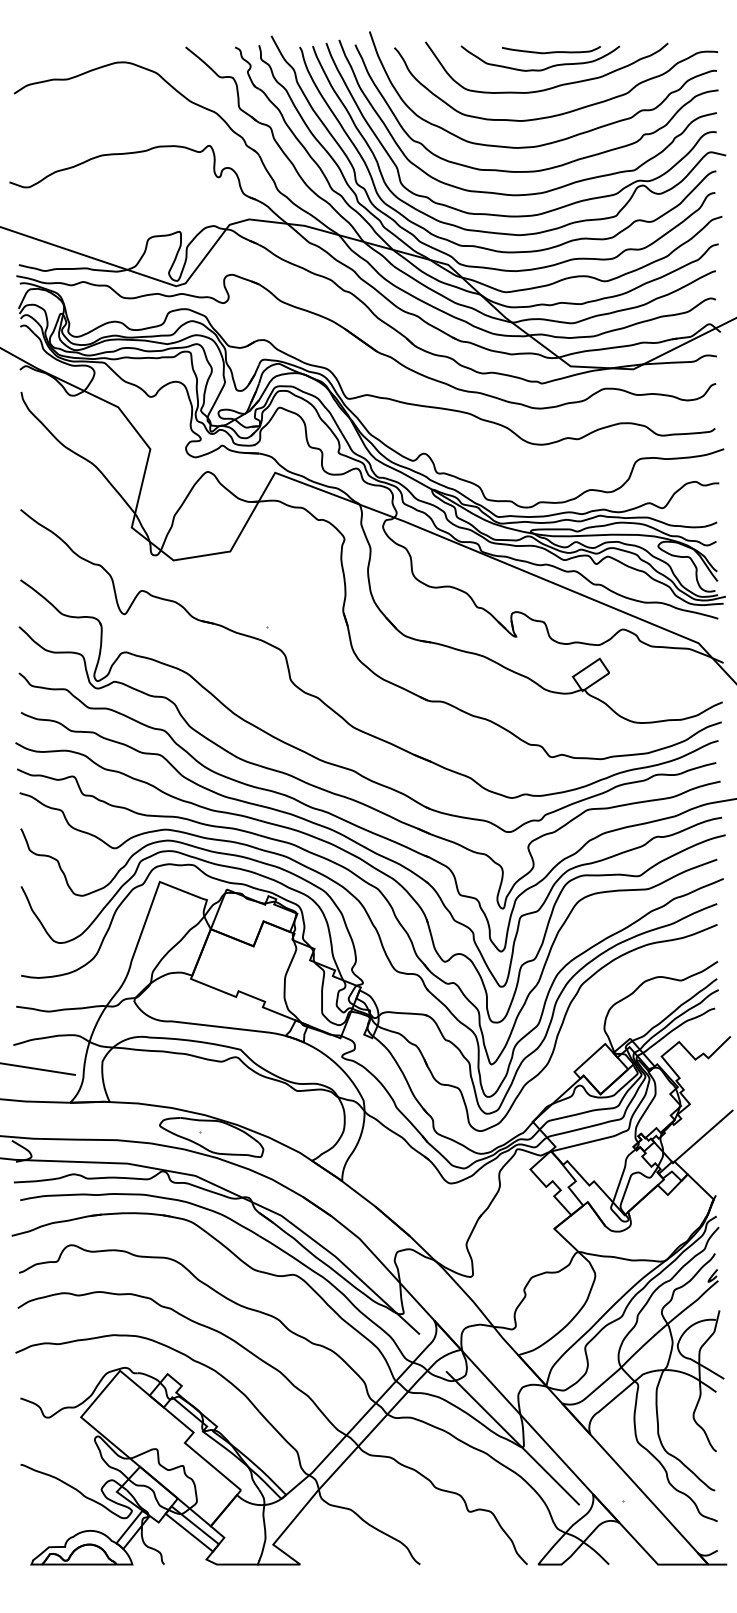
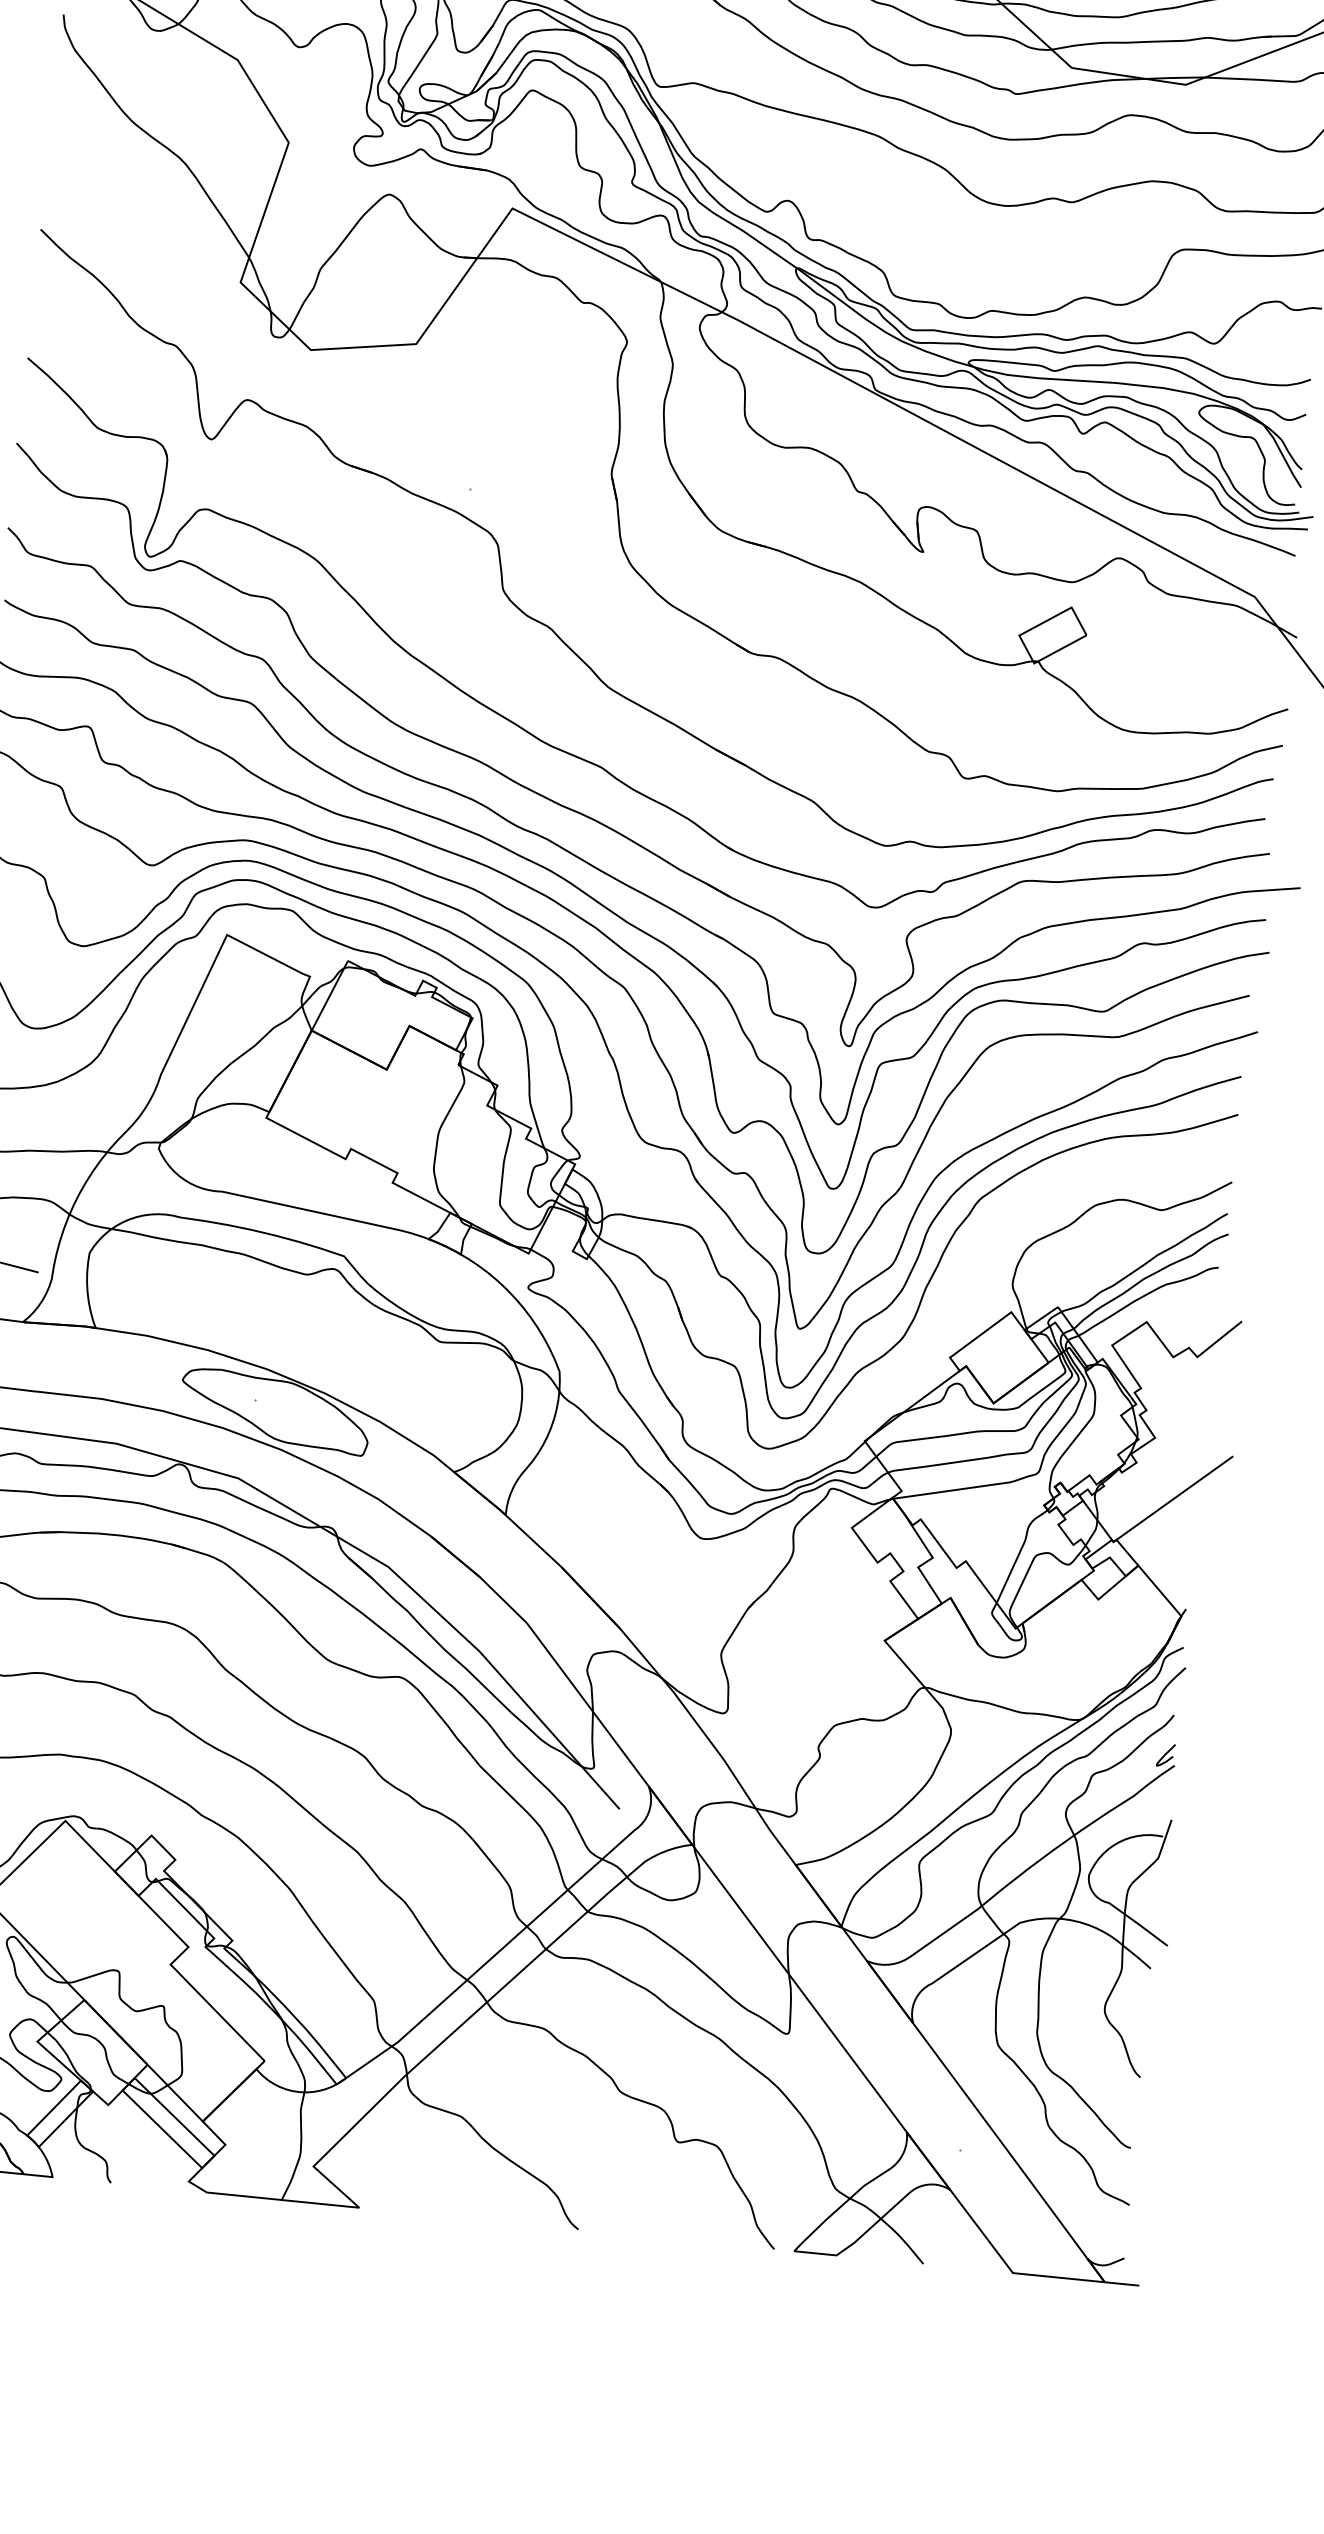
line: (512, 1437) -> (770, 2014), removed

